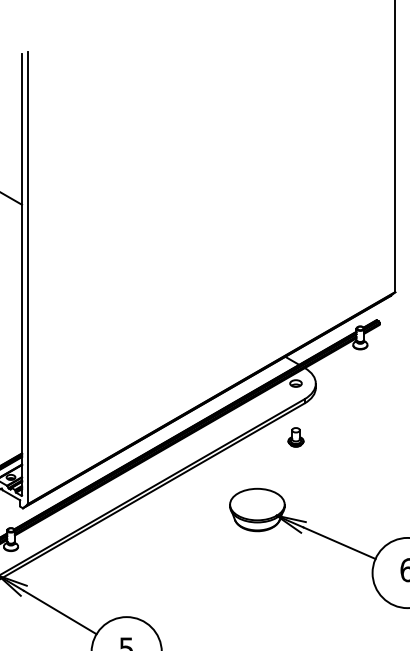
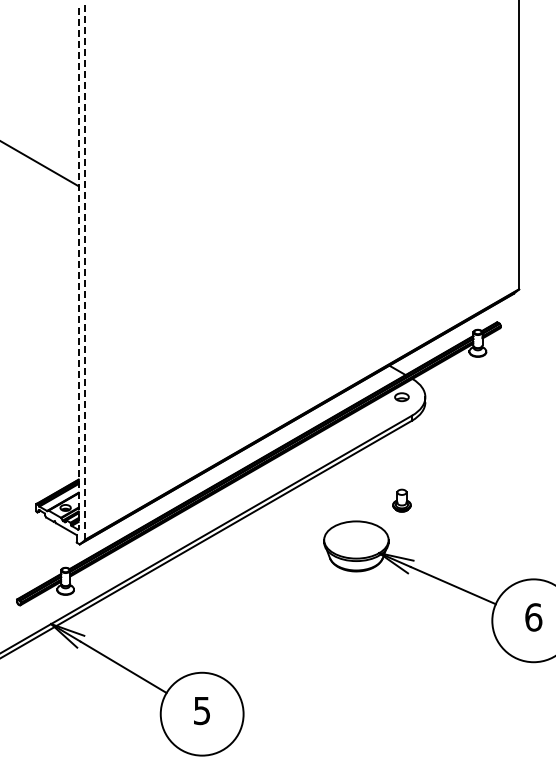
line: (21, 275) -> (78, 269), solid -> dashed
line: (27, 277) -> (85, 272), solid -> dashed
part: (295, 437) -> (401, 500), moved

